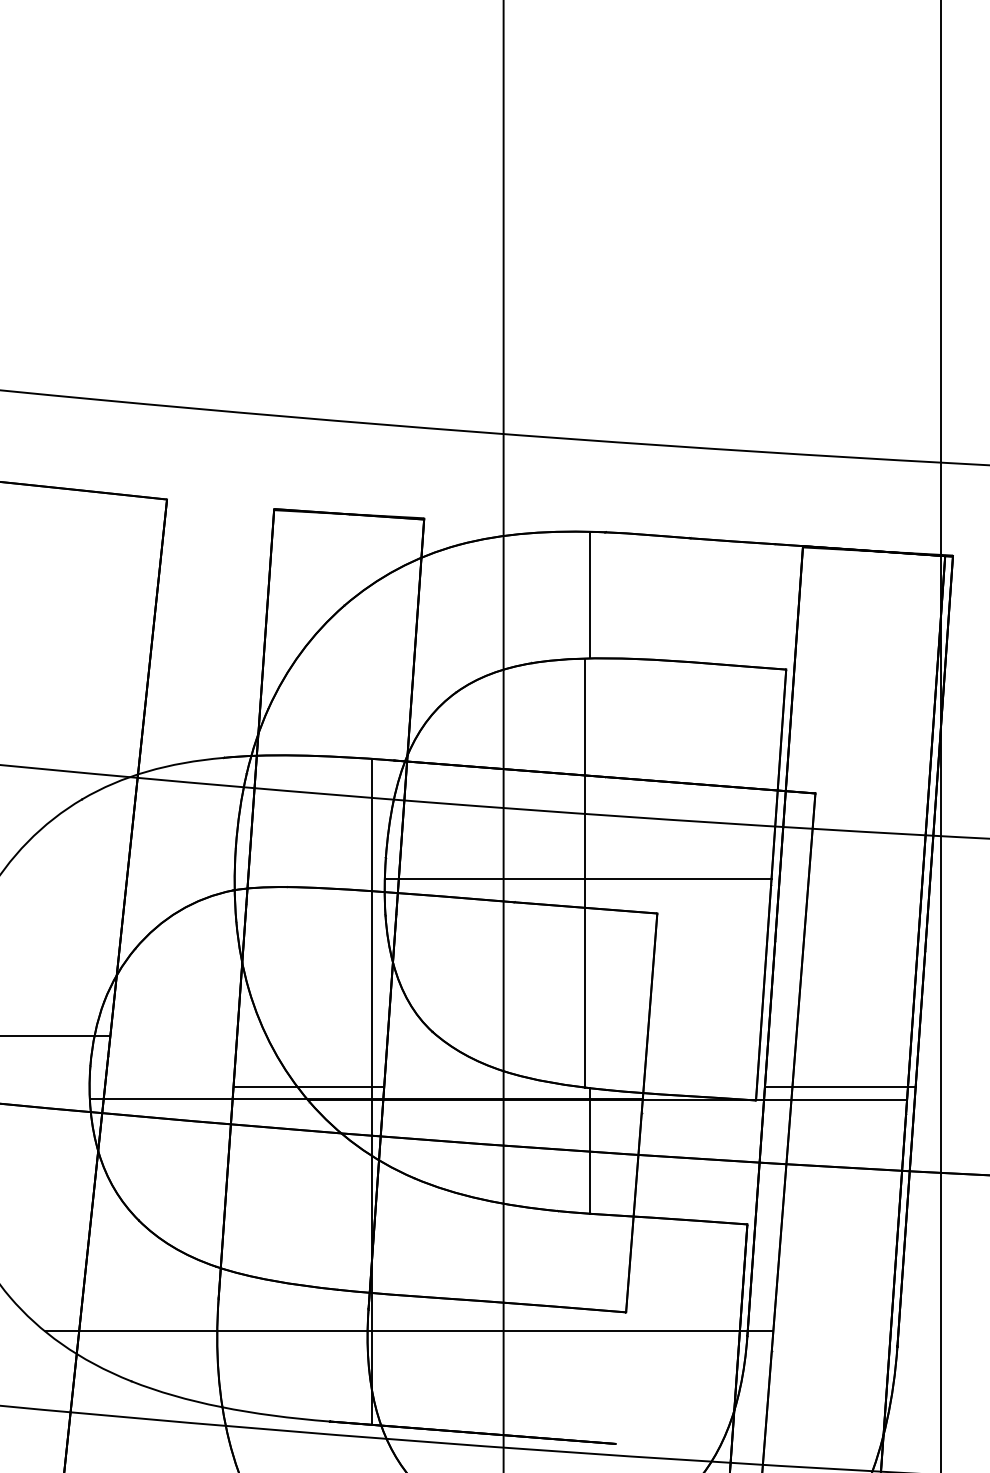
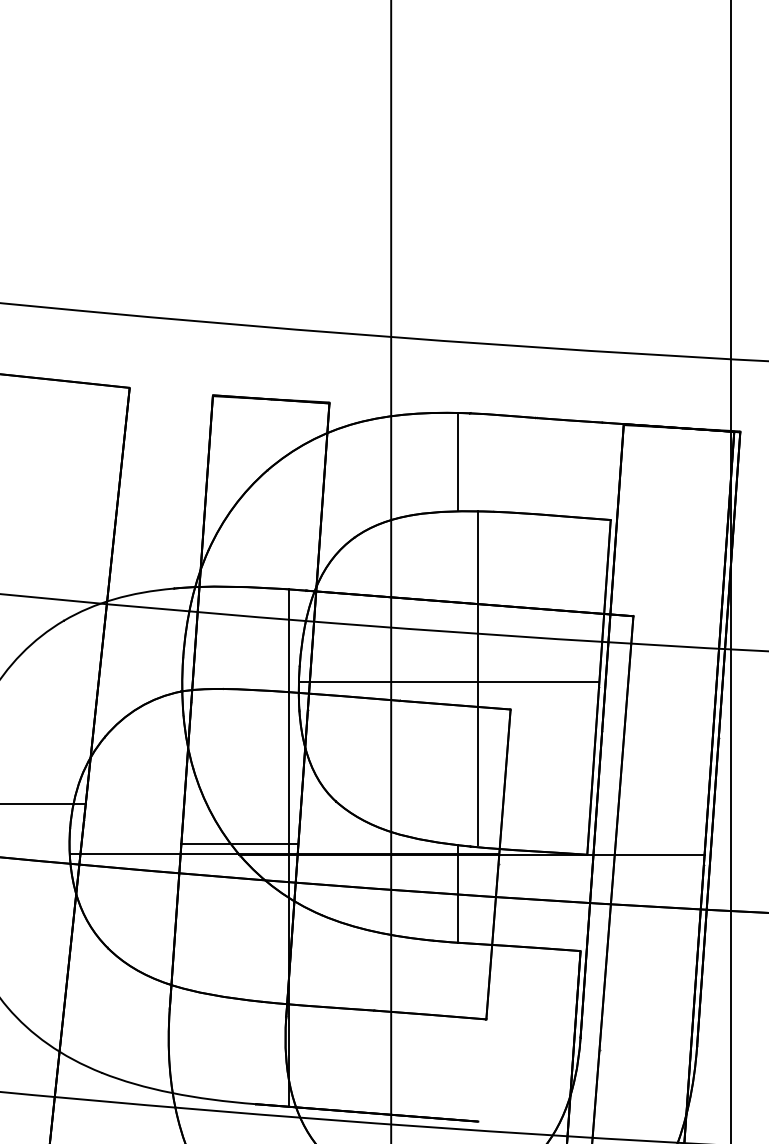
line: (585, 872) -> (478, 677), moved
line: (839, 1086) -> (652, 843), removed
line: (408, 1331) -> (317, 1034), removed

